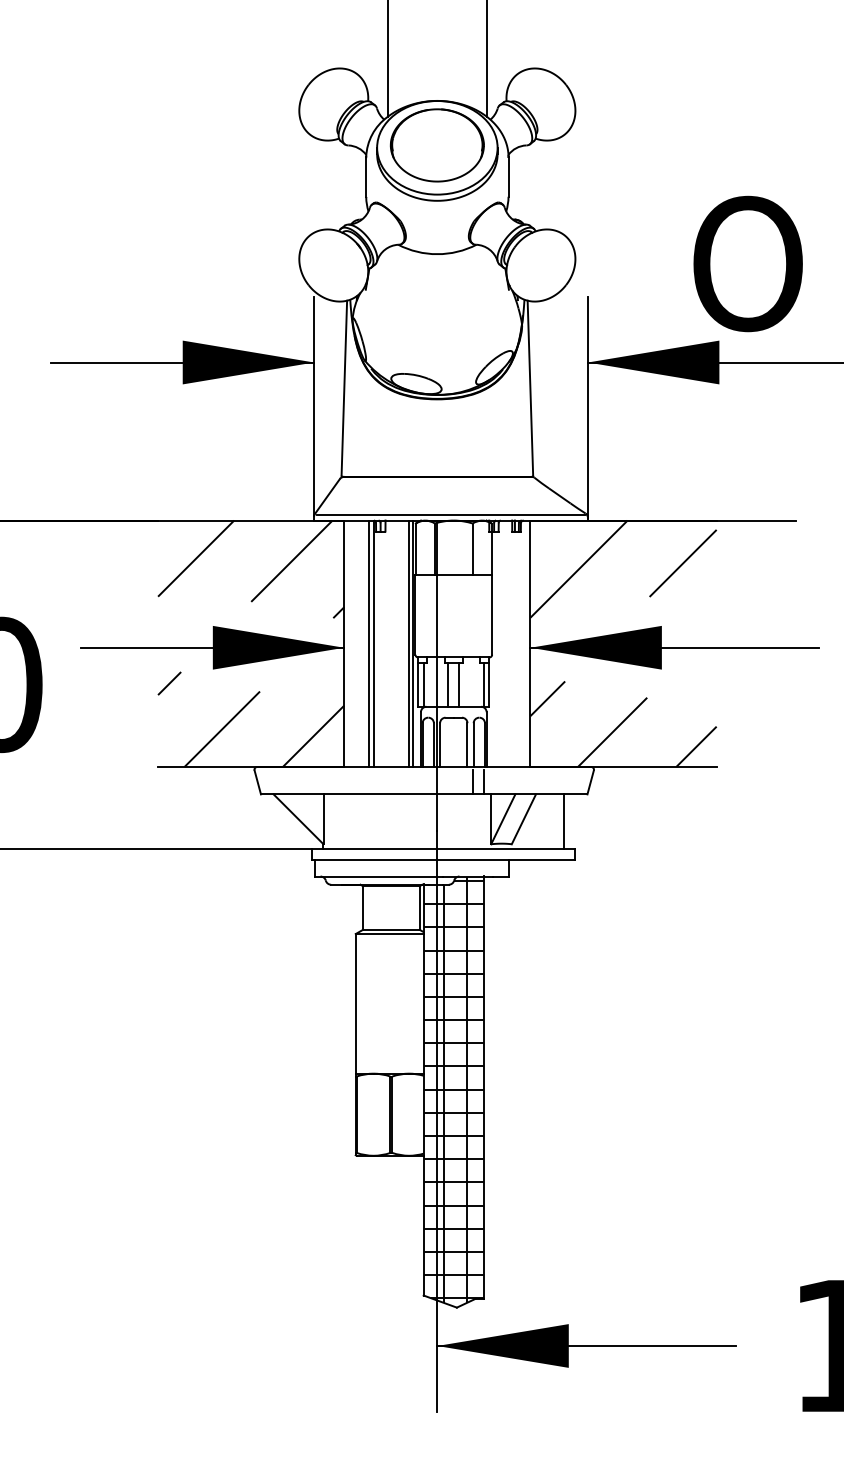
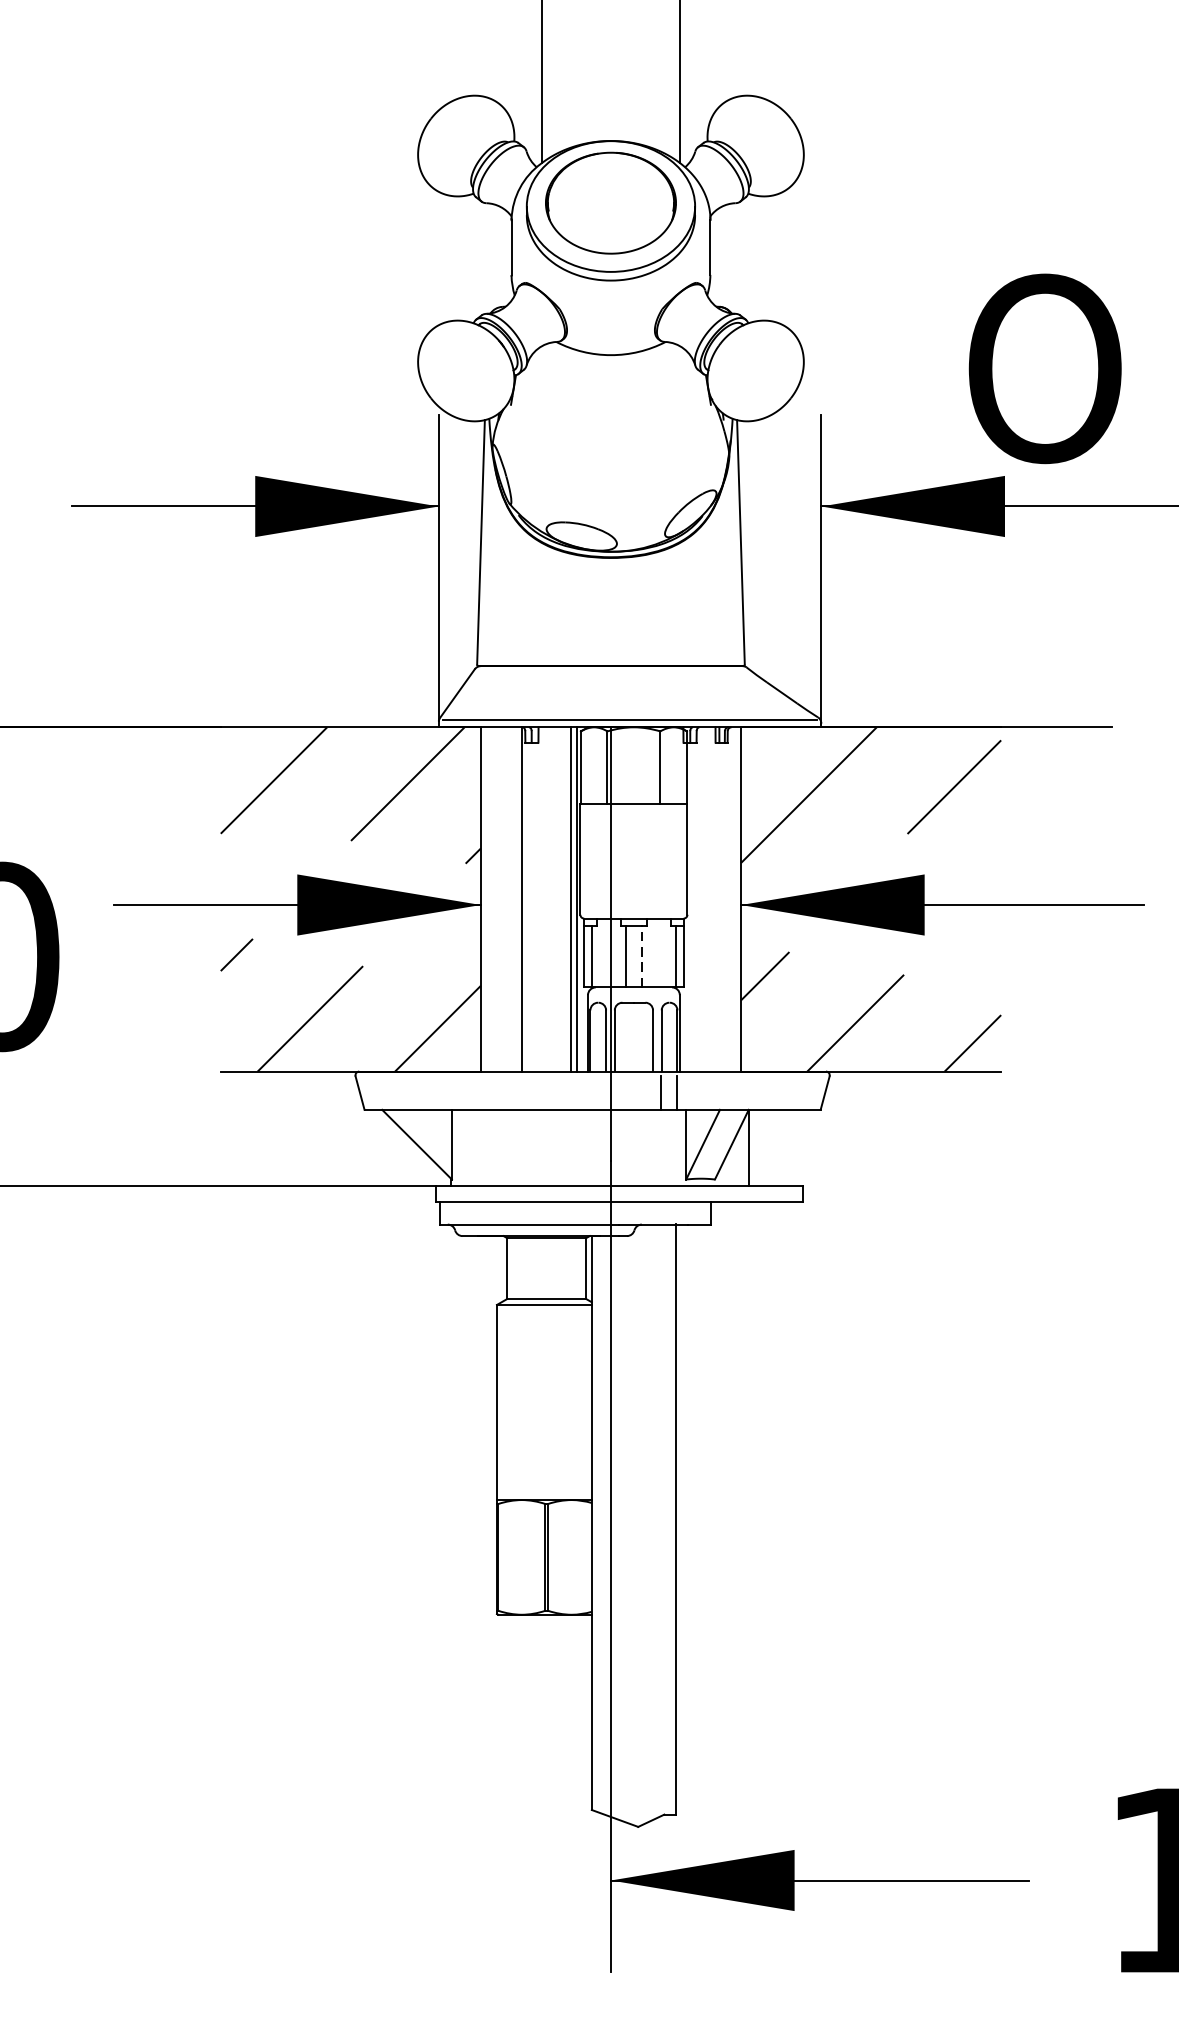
line: (369, 643) -> (516, 899), removed
line: (459, 684) -> (641, 956), solid -> dashed
line: (563, 821) -> (748, 1147), moved
hatch: (453, 1089) -> (633, 1522), removed

